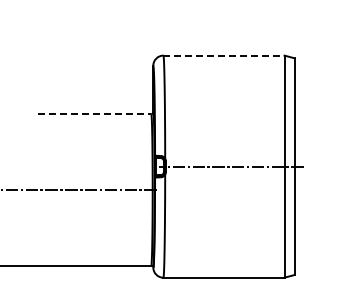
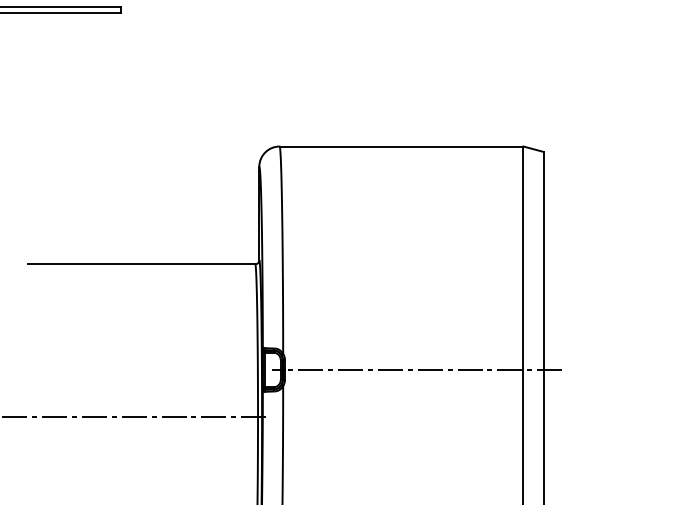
line: (223, 55) -> (400, 146), dashed -> solid
line: (94, 114) -> (140, 265), dashed -> solid

